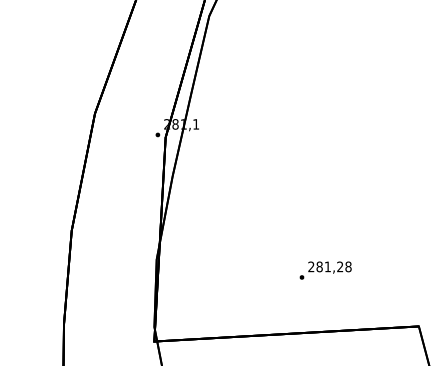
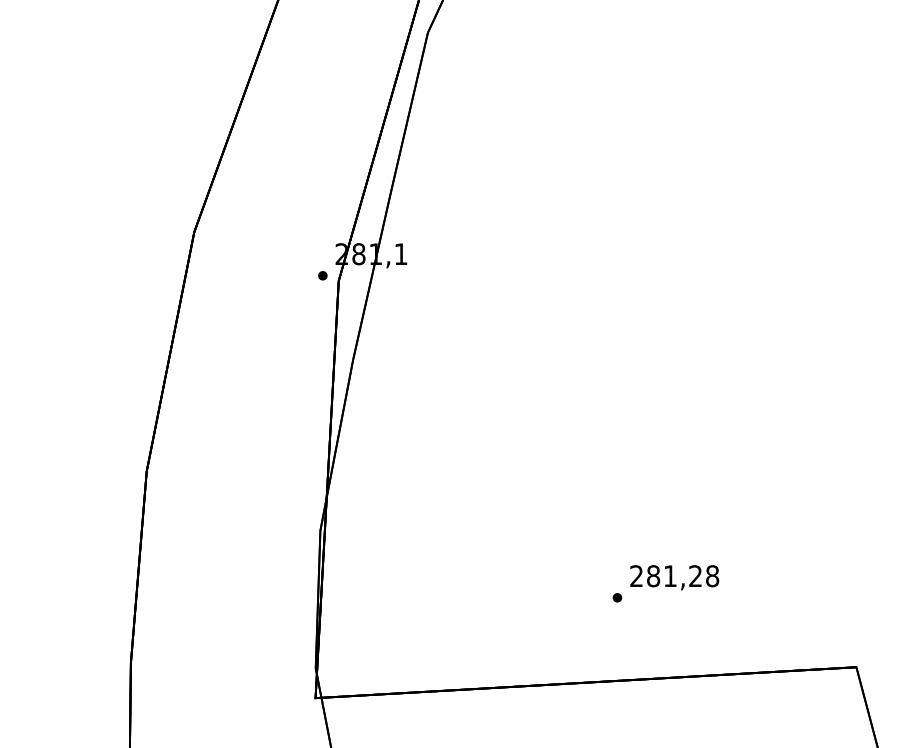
text: (325, 270) -> (665, 583), moved

